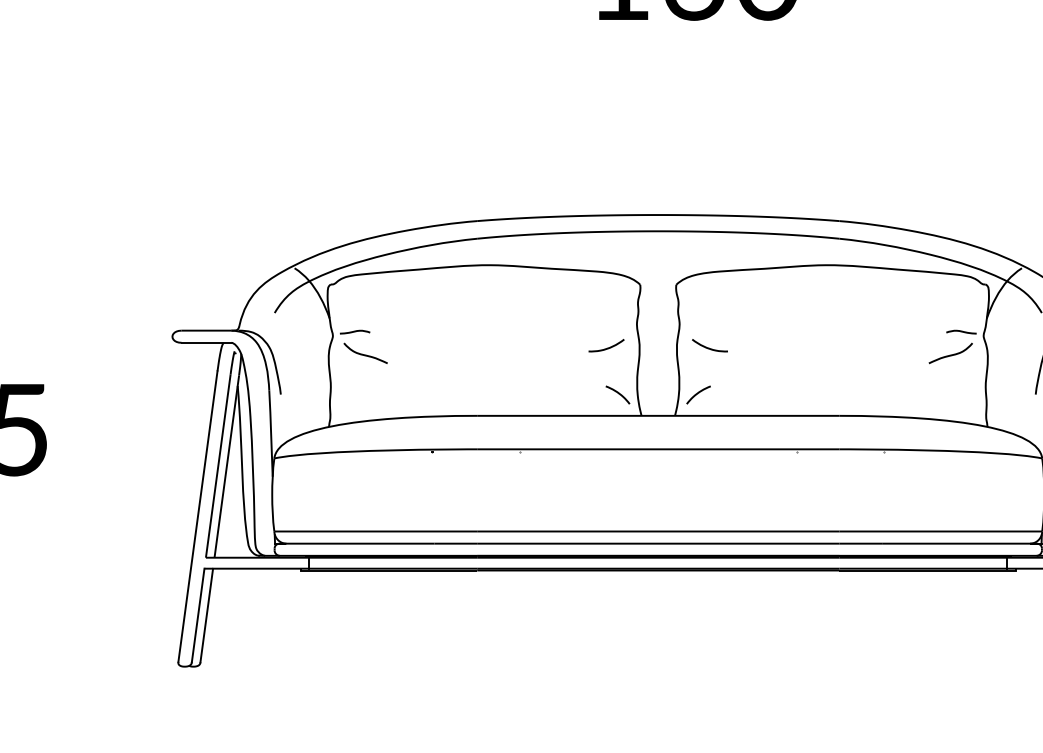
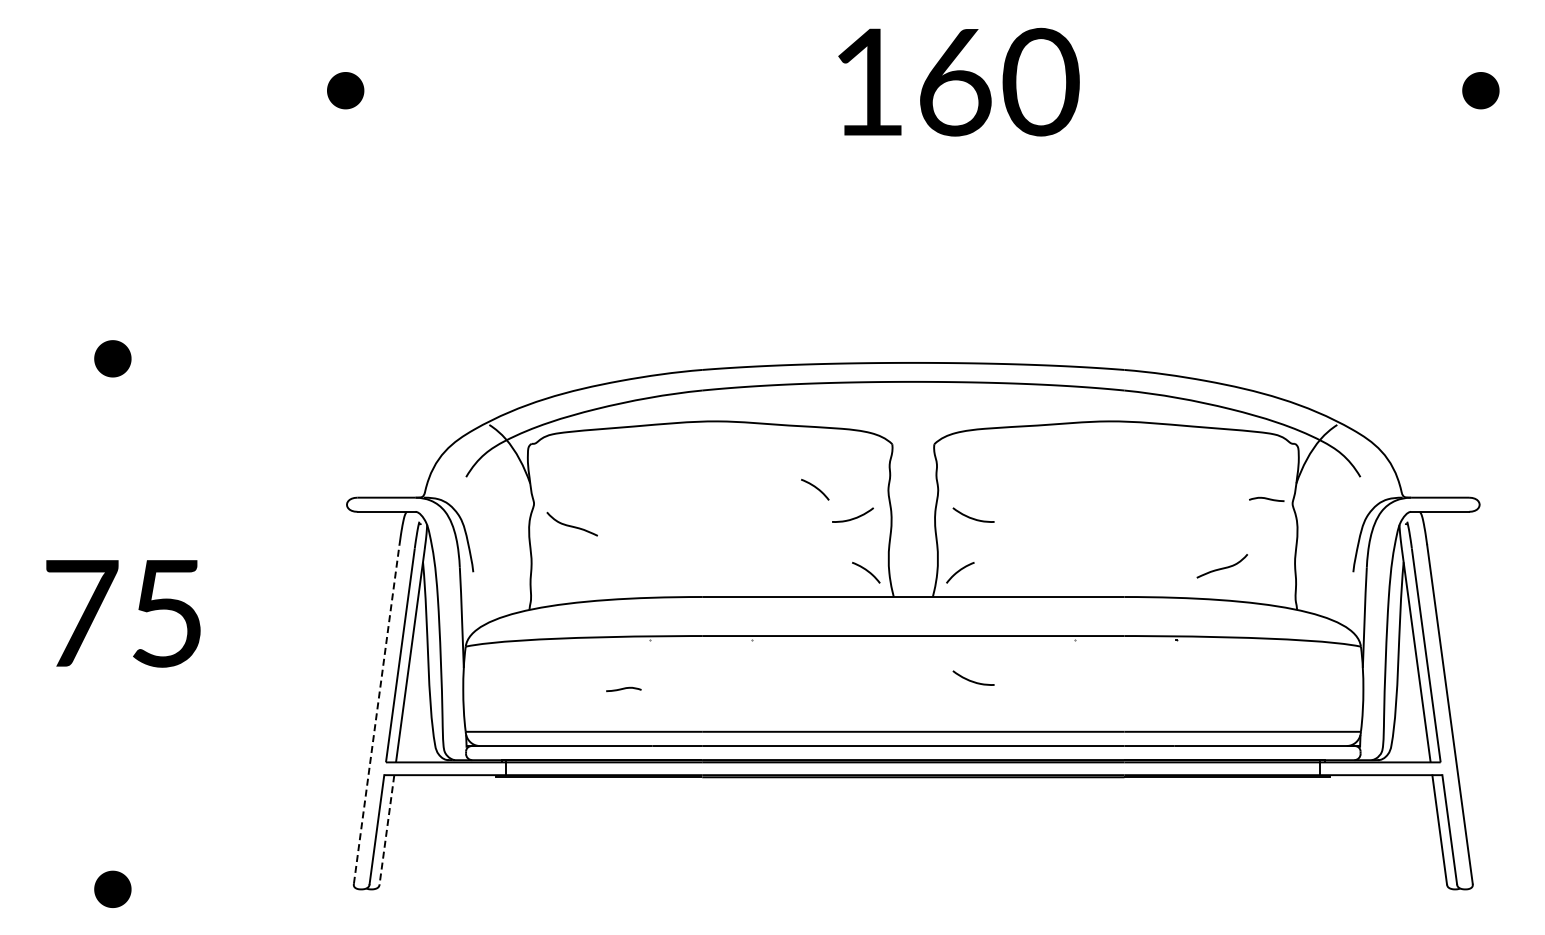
curve: (574, 322) -> (815, 488), added
curve: (354, 332) -> (623, 689), moved
curve: (950, 354) -> (1222, 567), moved
curve: (709, 487) -> (972, 680), added
line: (197, 516) -> (376, 714), solid -> dashed
line: (206, 615) -> (386, 829), solid -> dashed

